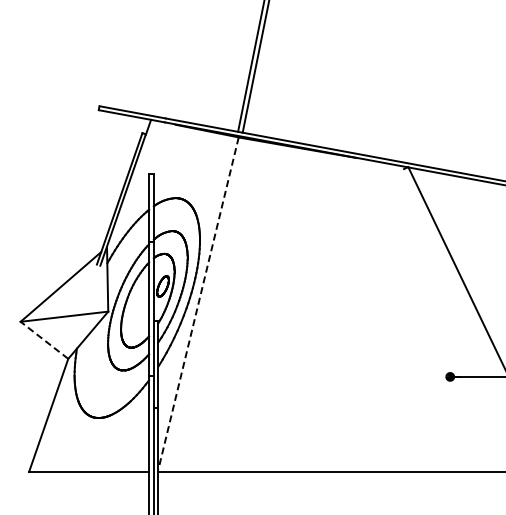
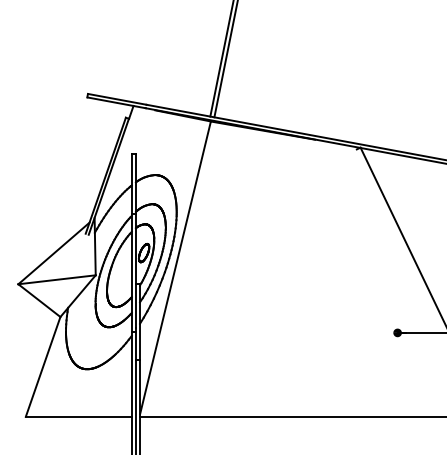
line: (198, 303) -> (175, 268), dashed -> solid
line: (44, 340) -> (39, 300), dashed -> solid

